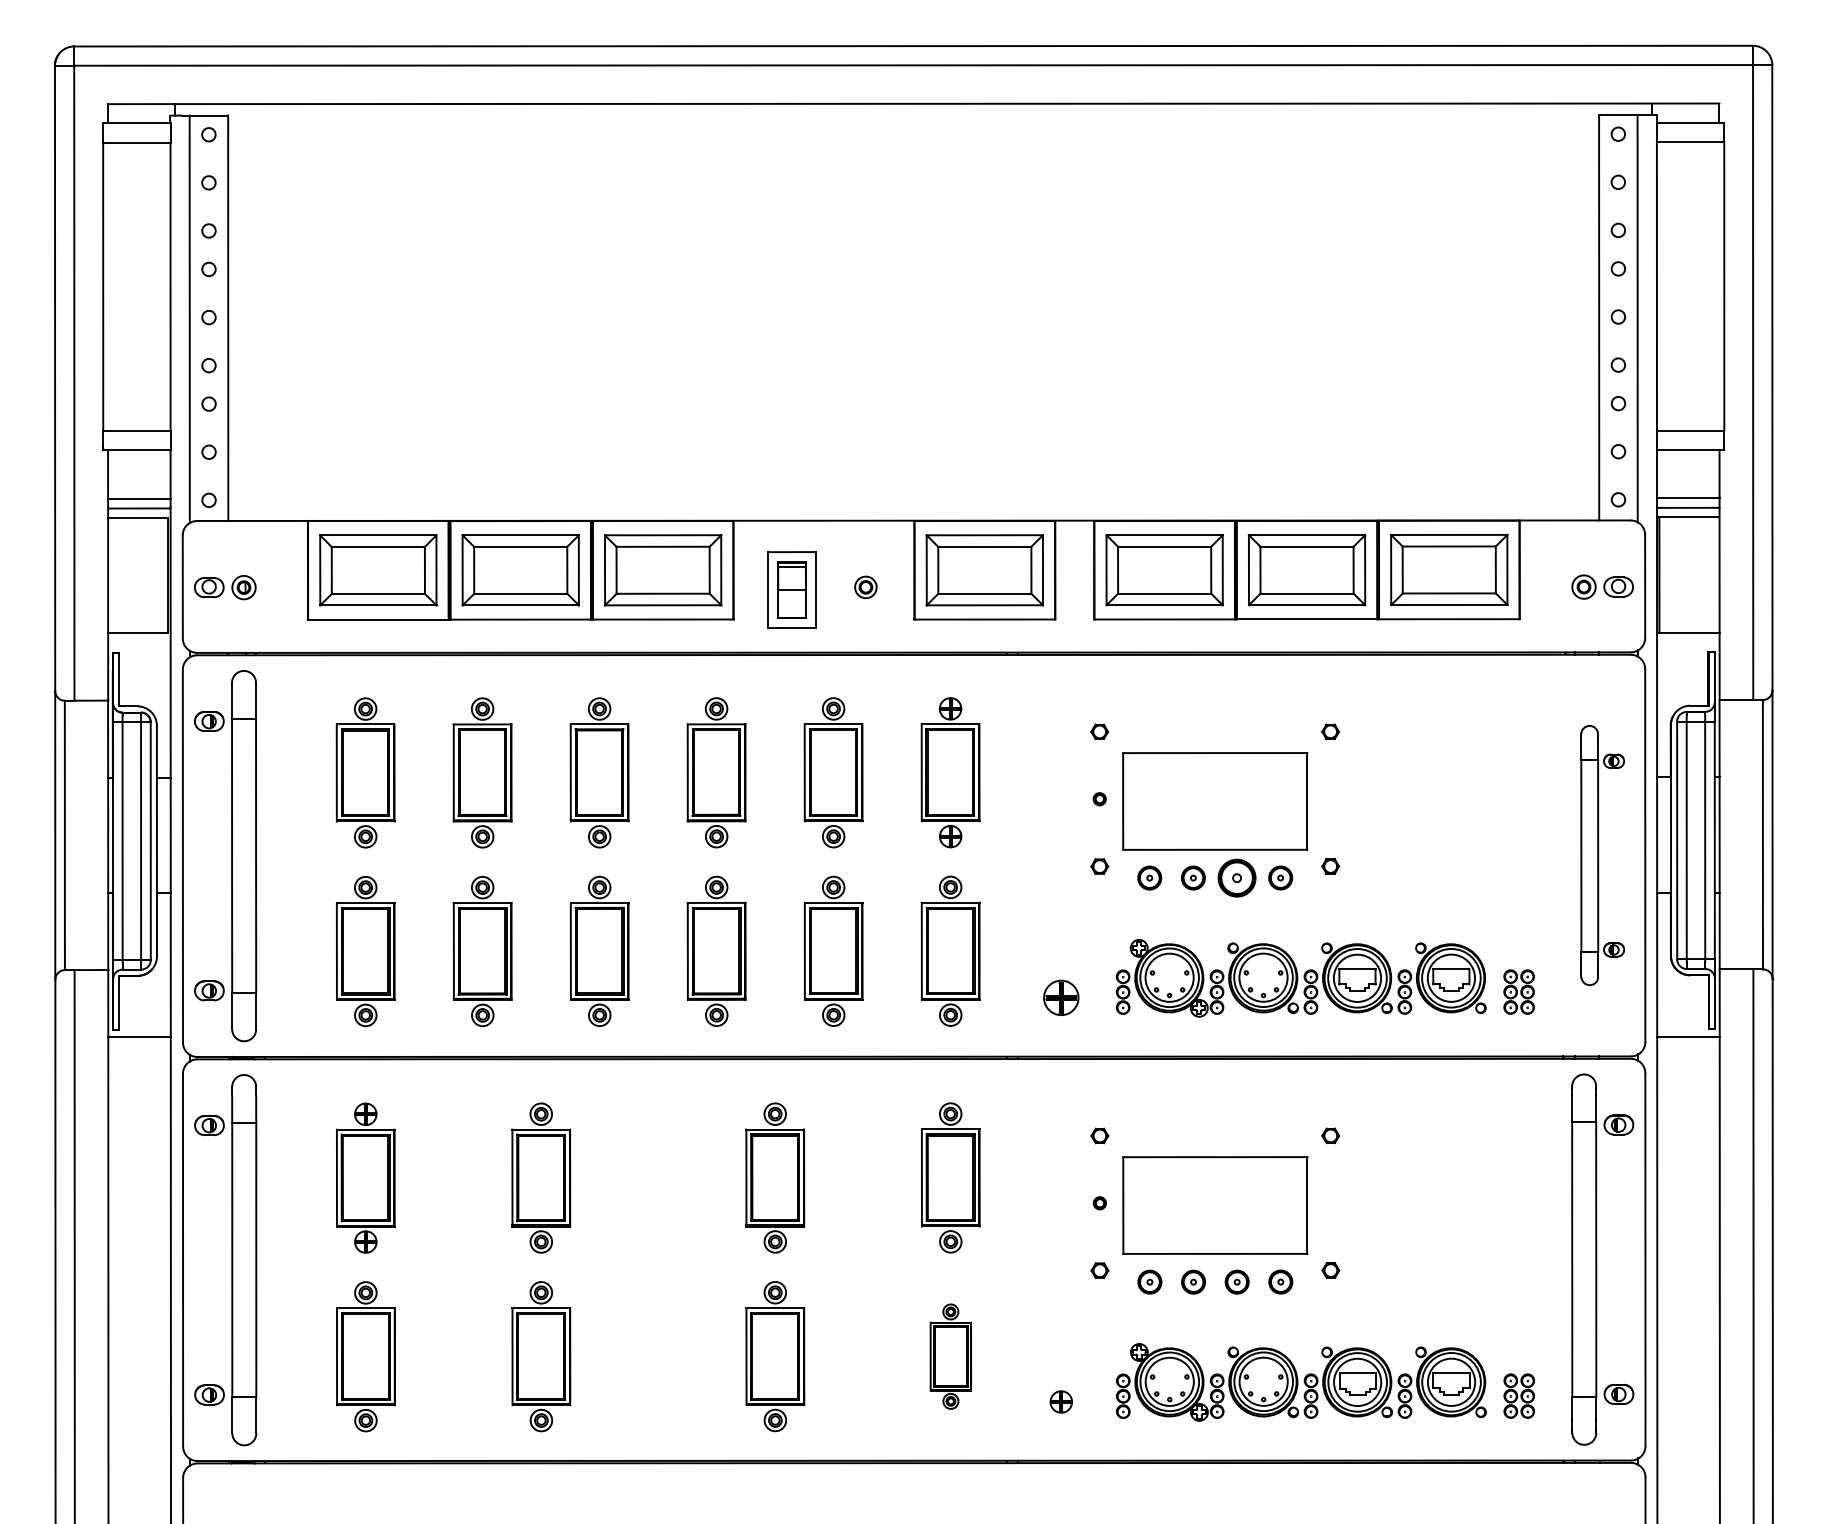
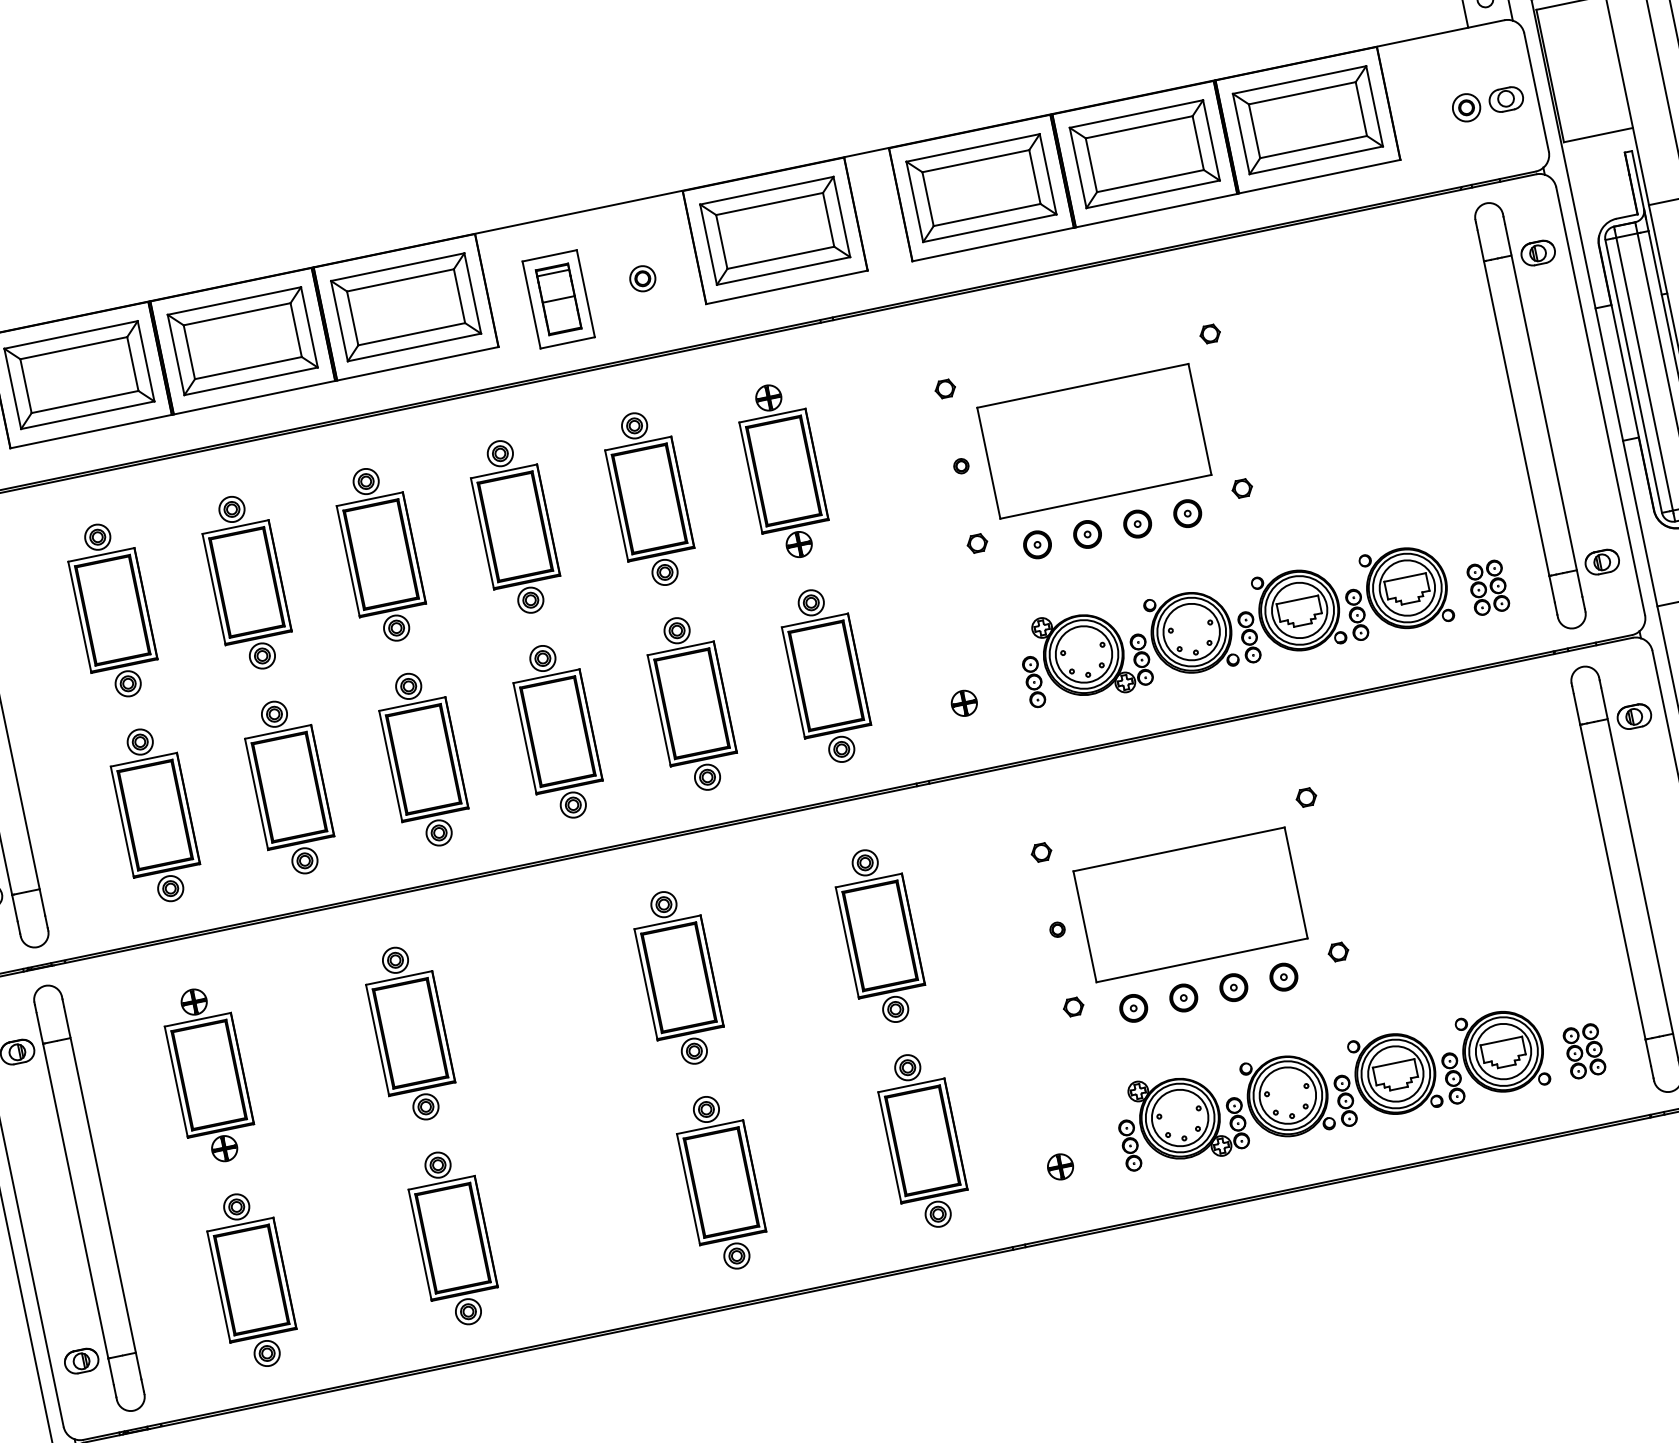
part: (1602, 855) -> (1551, 411), size x1.43
part: (1236, 877) -> (1136, 523), size x0.62
part: (1060, 997) -> (963, 703), size x0.62
part: (950, 1356) -> (922, 1141), size x1.43

